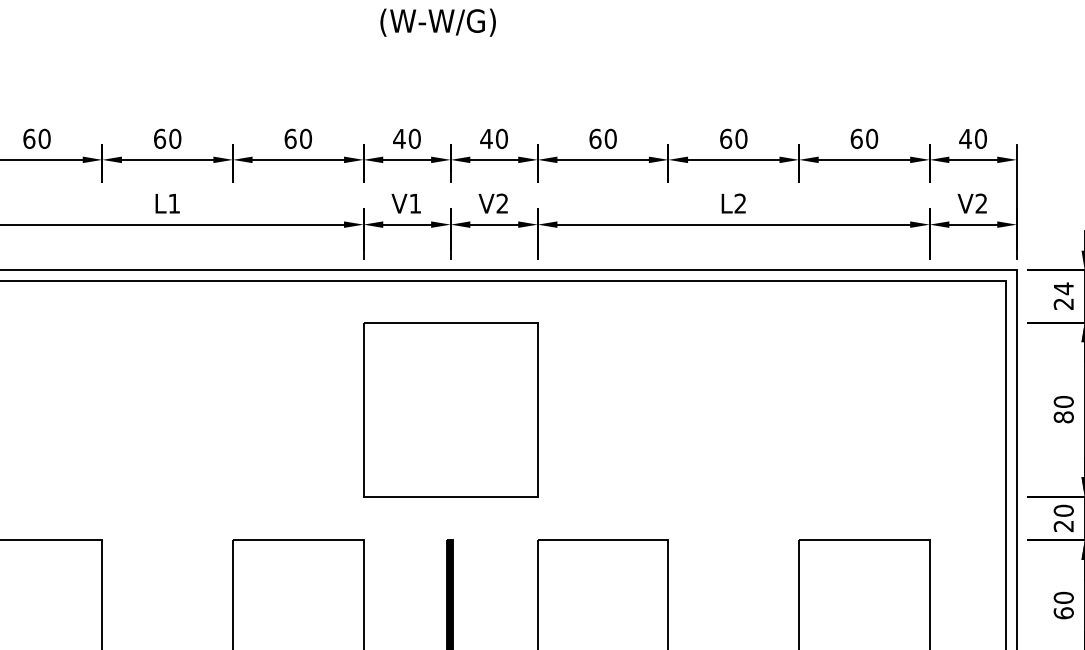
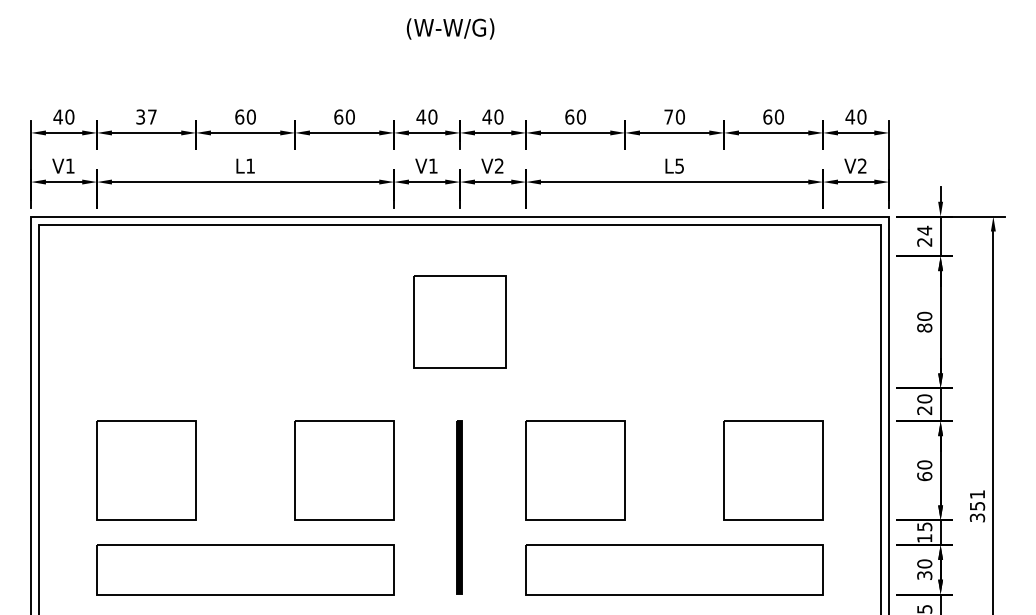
text: (36, 138) -> (146, 116), 60 -> 37
text: (725, 138) -> (668, 116), 60 -> 70
text: (740, 202) -> (679, 165), L2 -> L5
part: (449, 408) -> (459, 321), size x0.7

